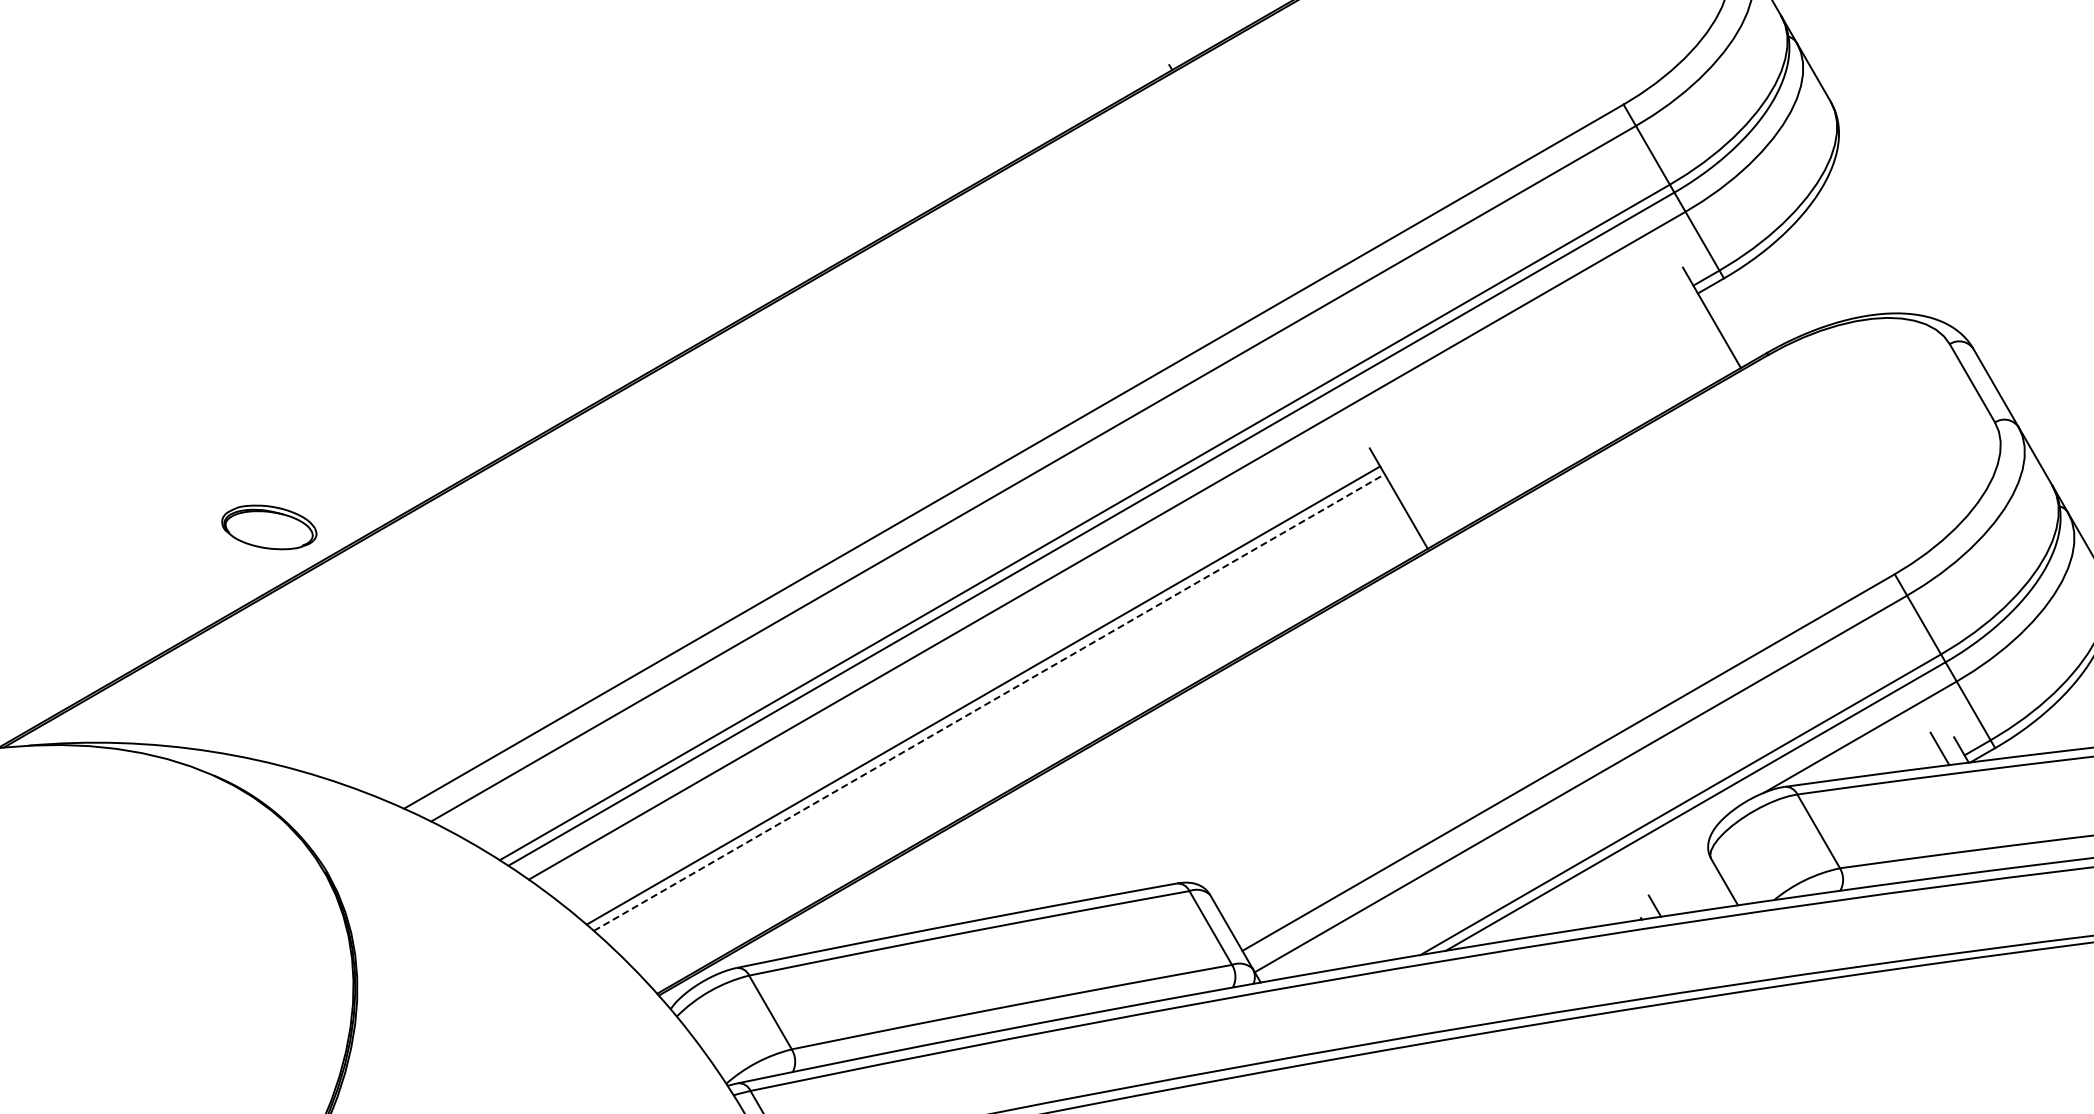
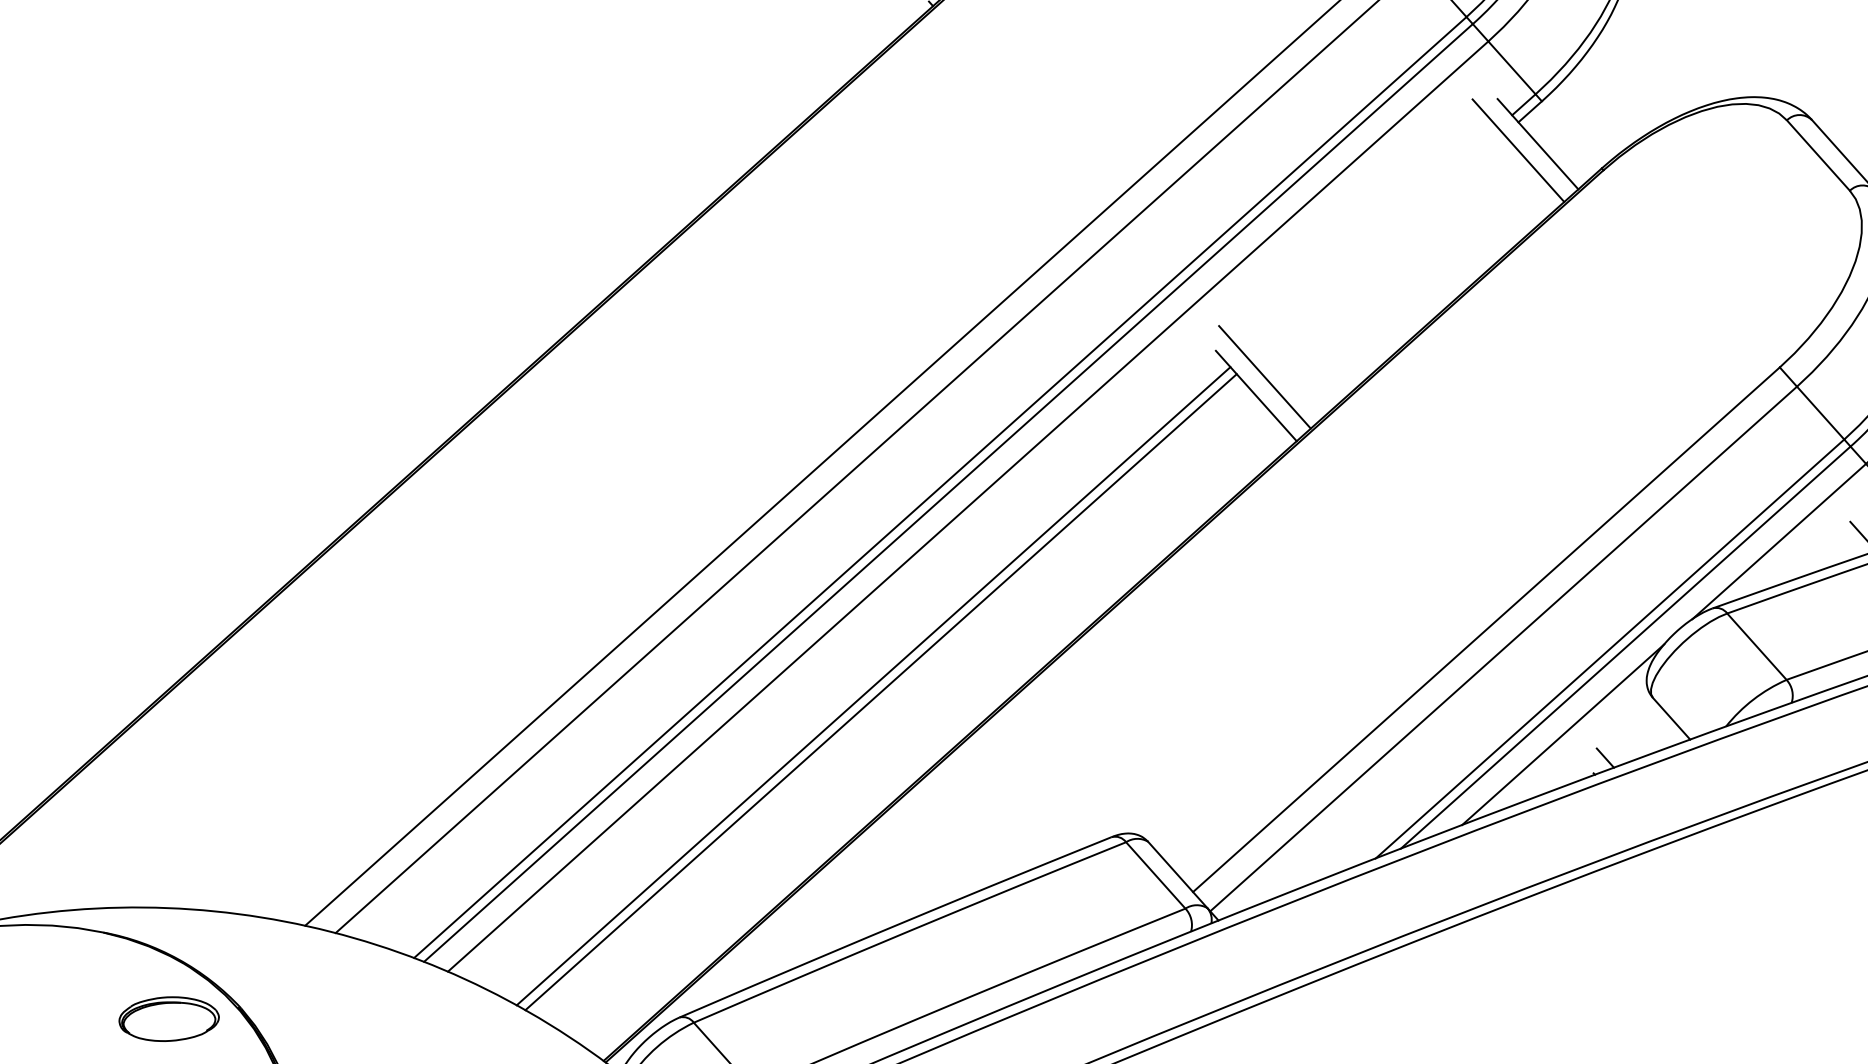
line: (1692, 320) -> (1518, 151), added
line: (1410, 482) -> (1264, 377), added
part: (269, 527) -> (169, 1019), moved
line: (989, 702) -> (881, 692), dashed -> solid
line: (1619, 875) -> (1562, 734), added

